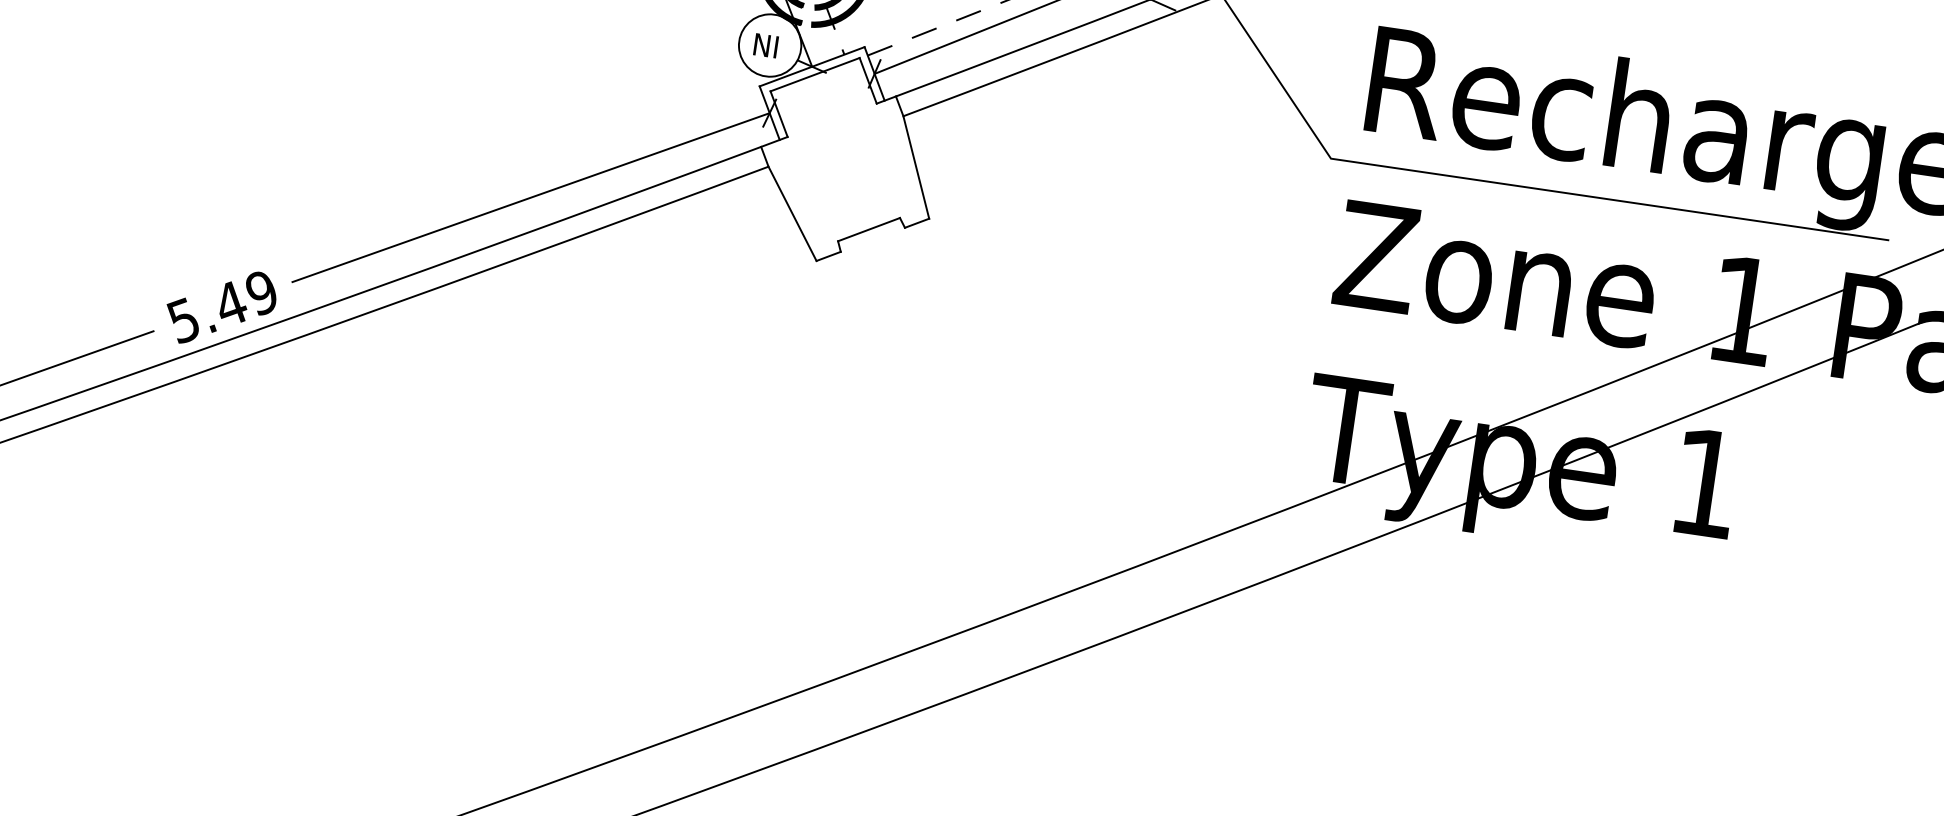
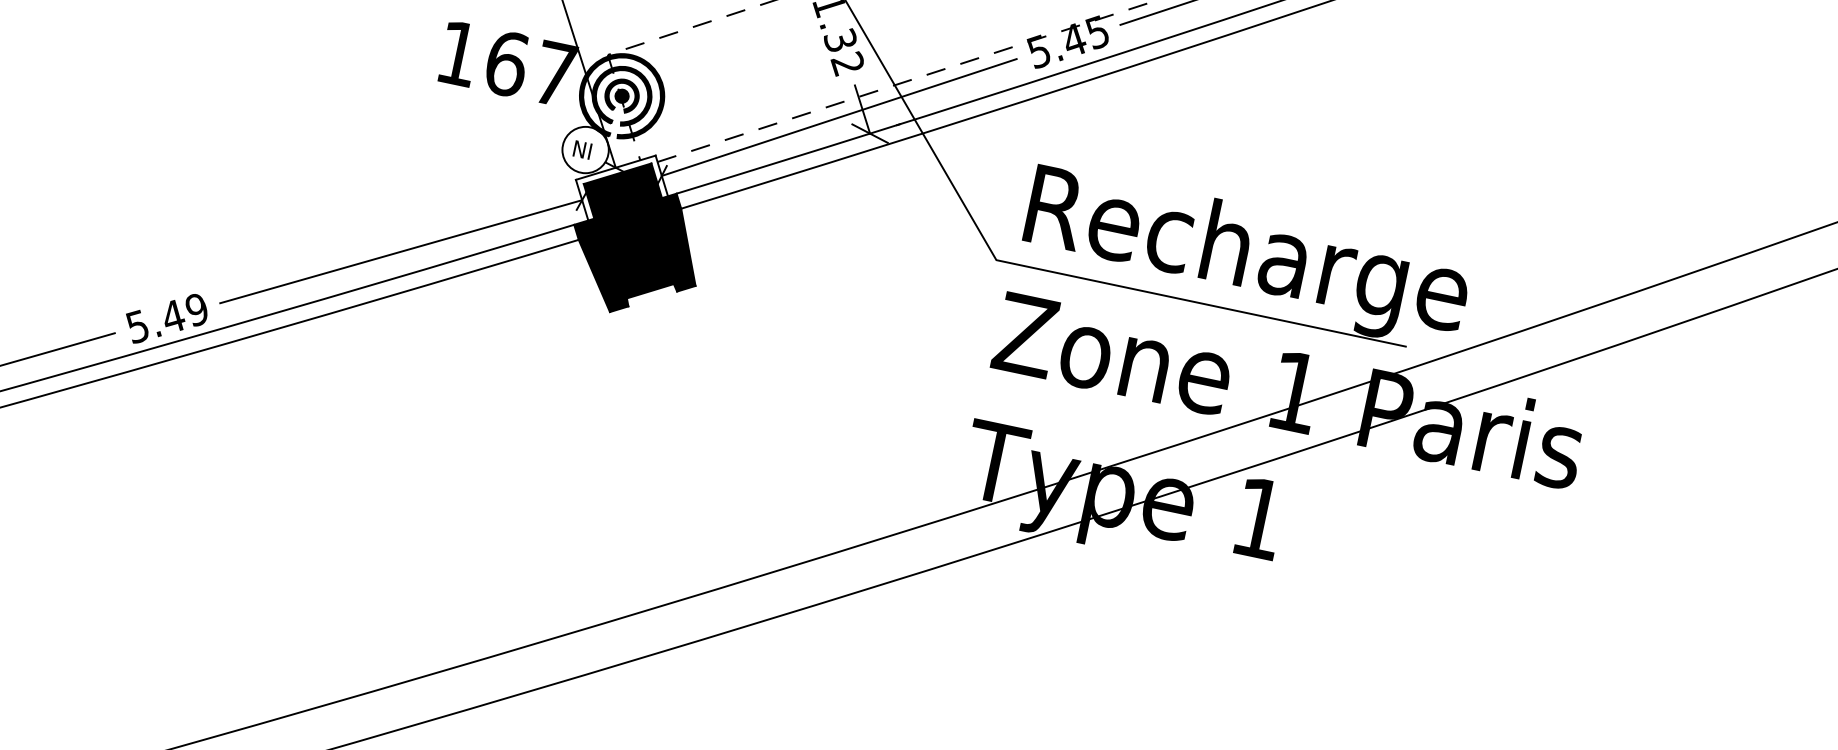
fill: (843, 158) -> (634, 237), added

